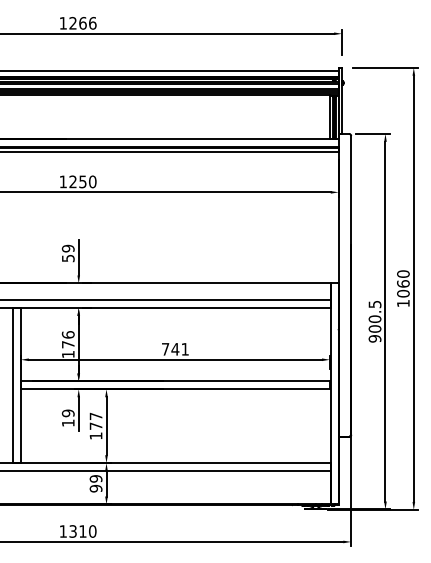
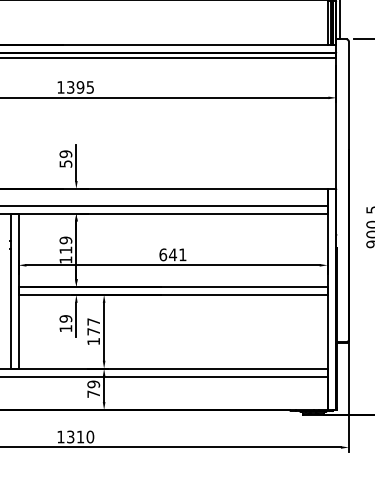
text: (82, 181) -> (80, 87), 1250 -> 1395
text: (67, 339) -> (65, 245), 176 -> 119
text: (165, 348) -> (163, 254), 741 -> 641
text: (95, 488) -> (93, 394), 99 -> 79

